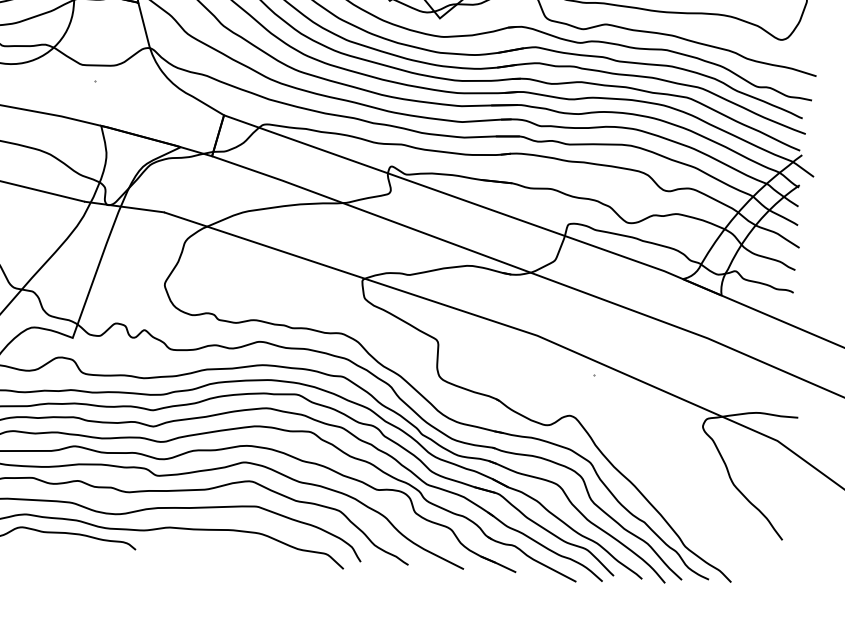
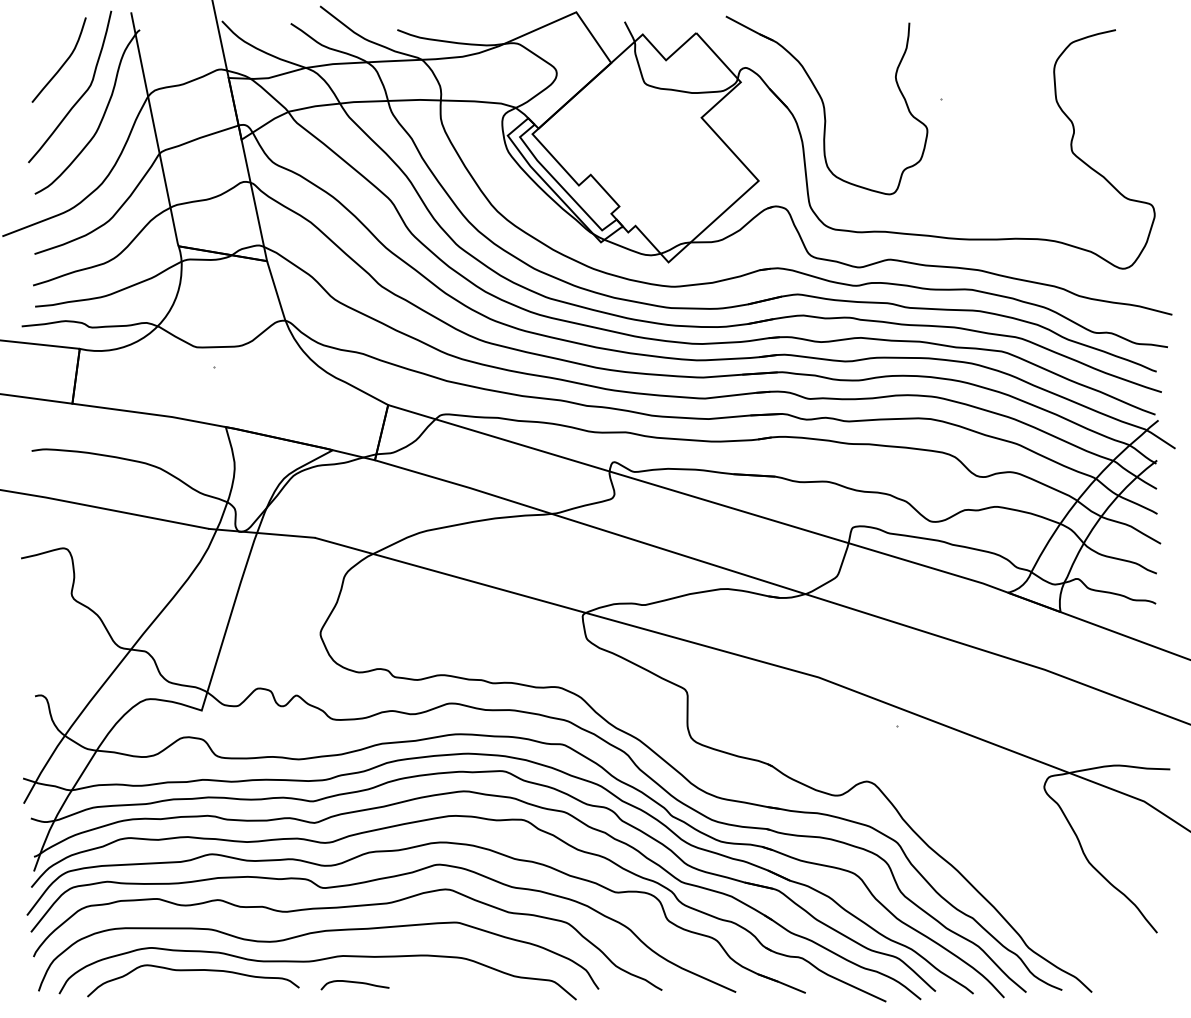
curve: (177, 548) -> (354, 983), added

